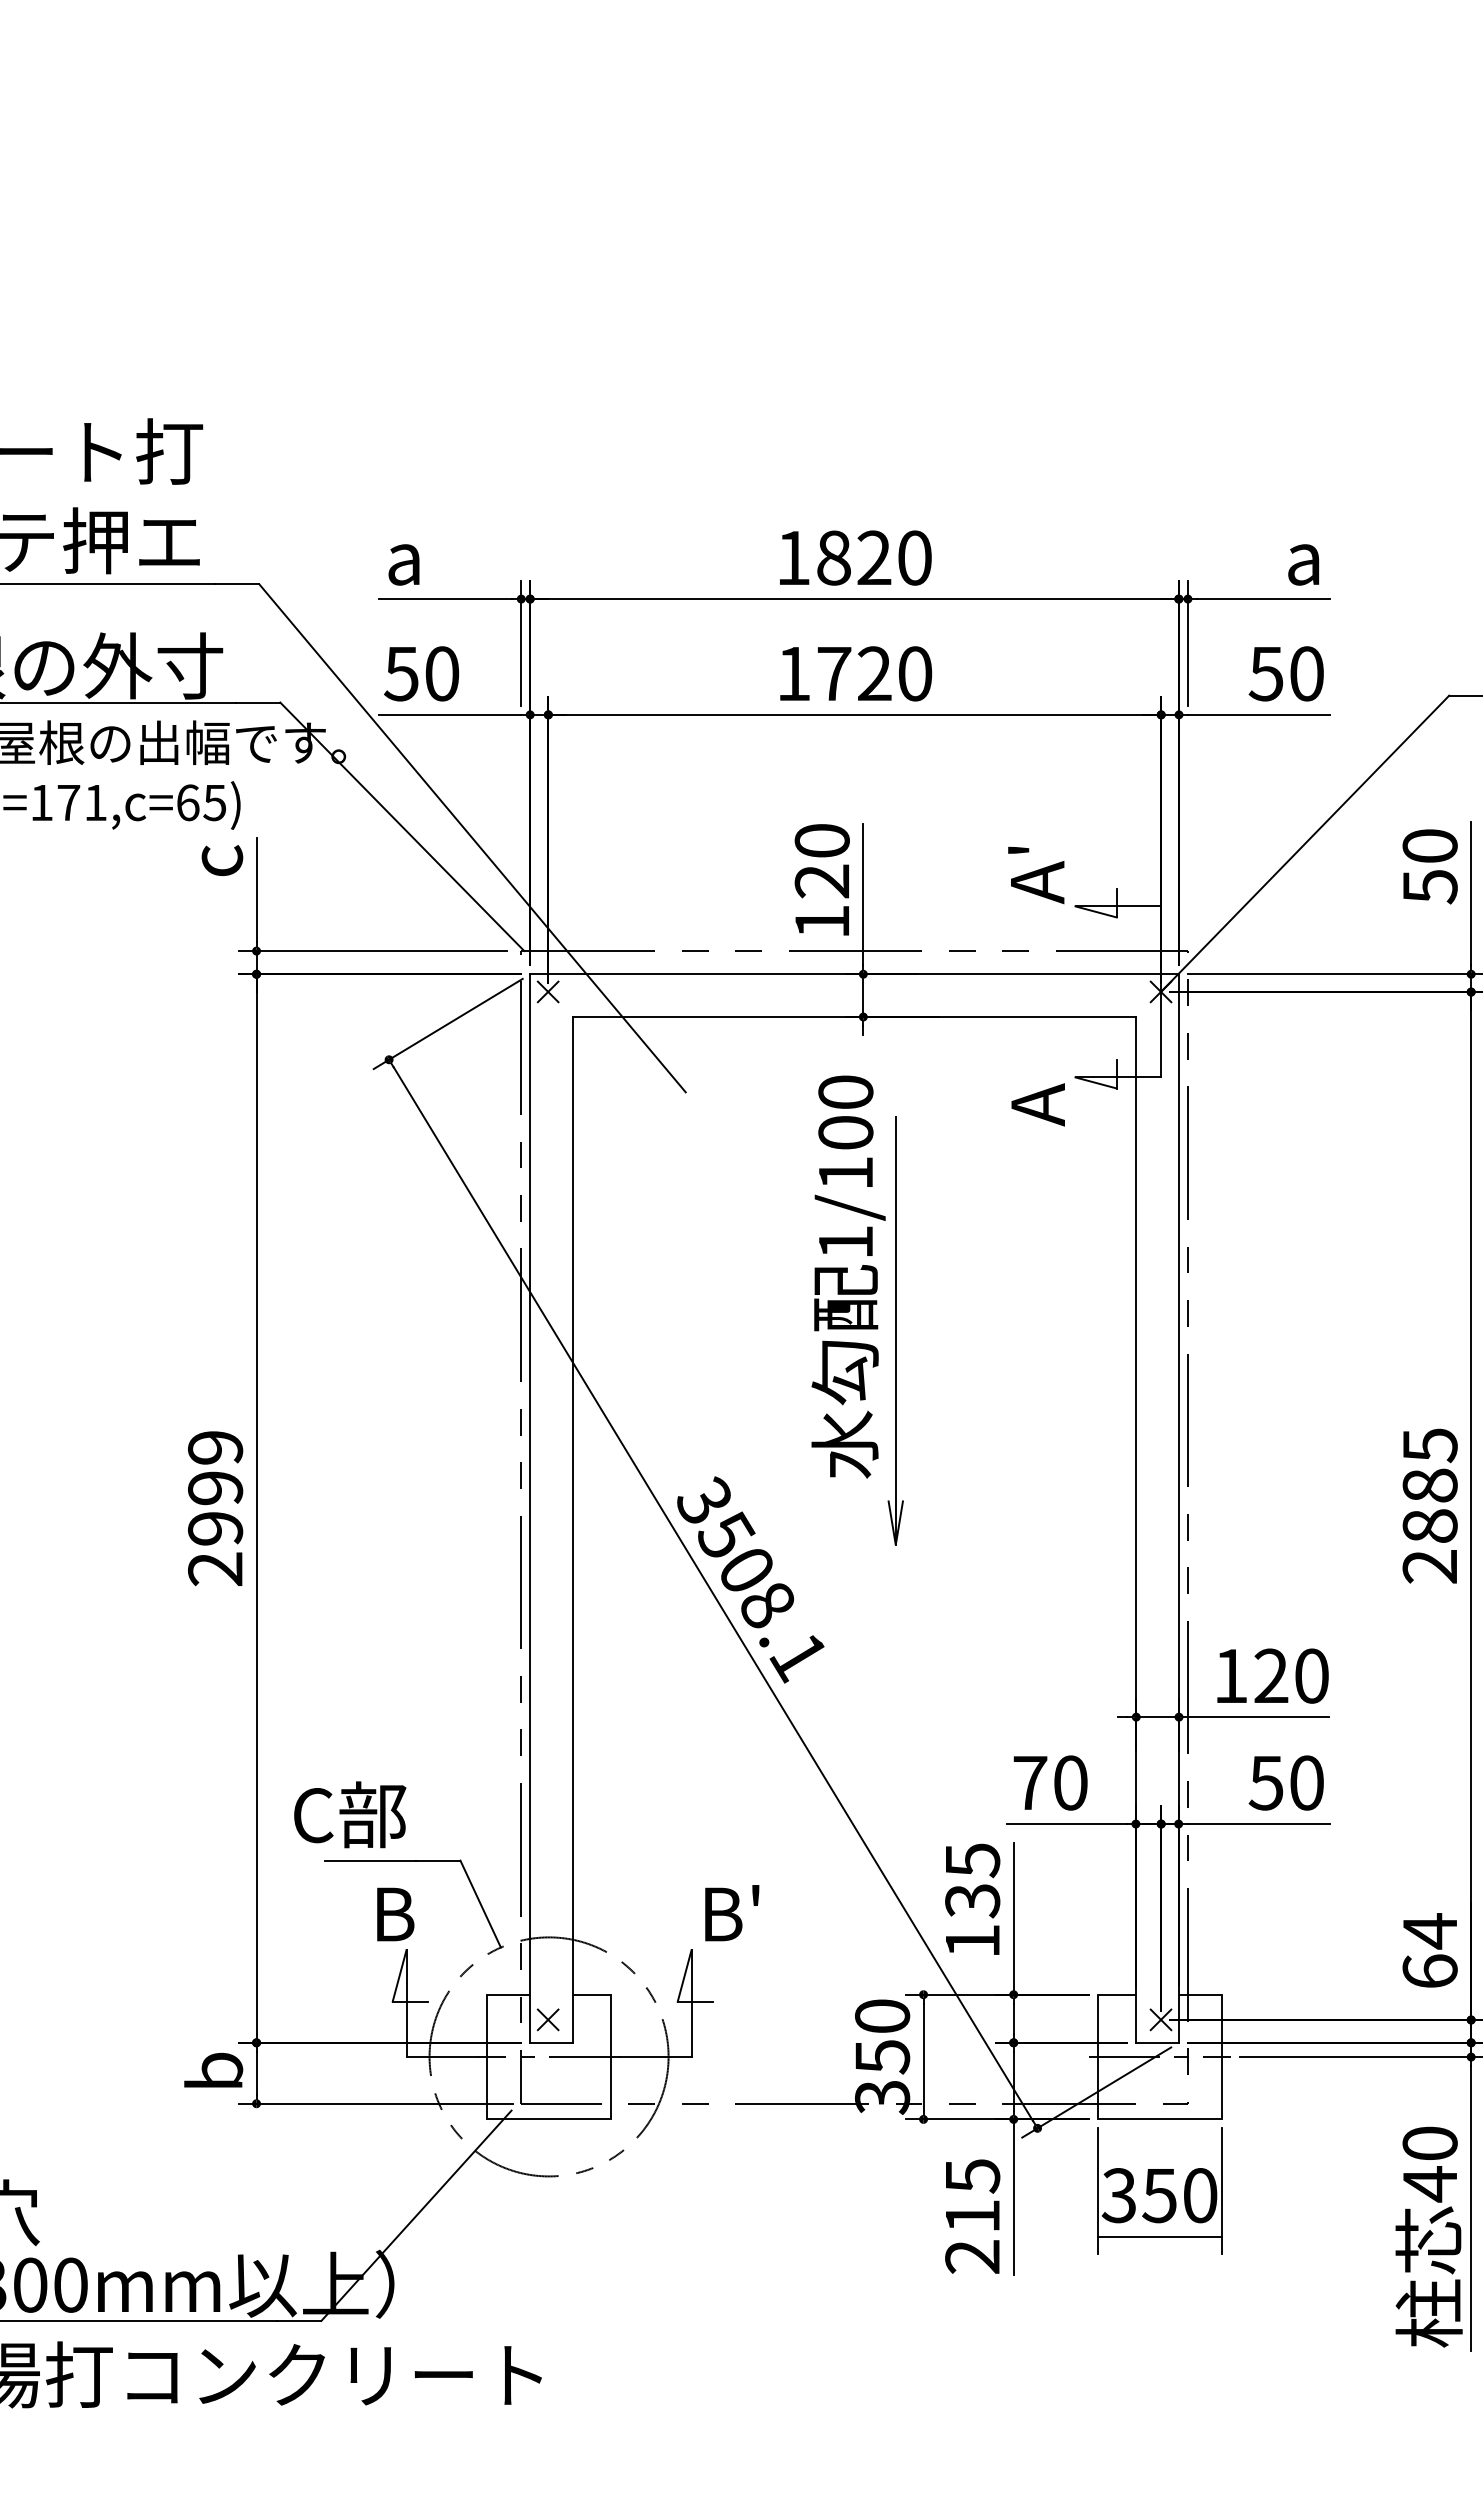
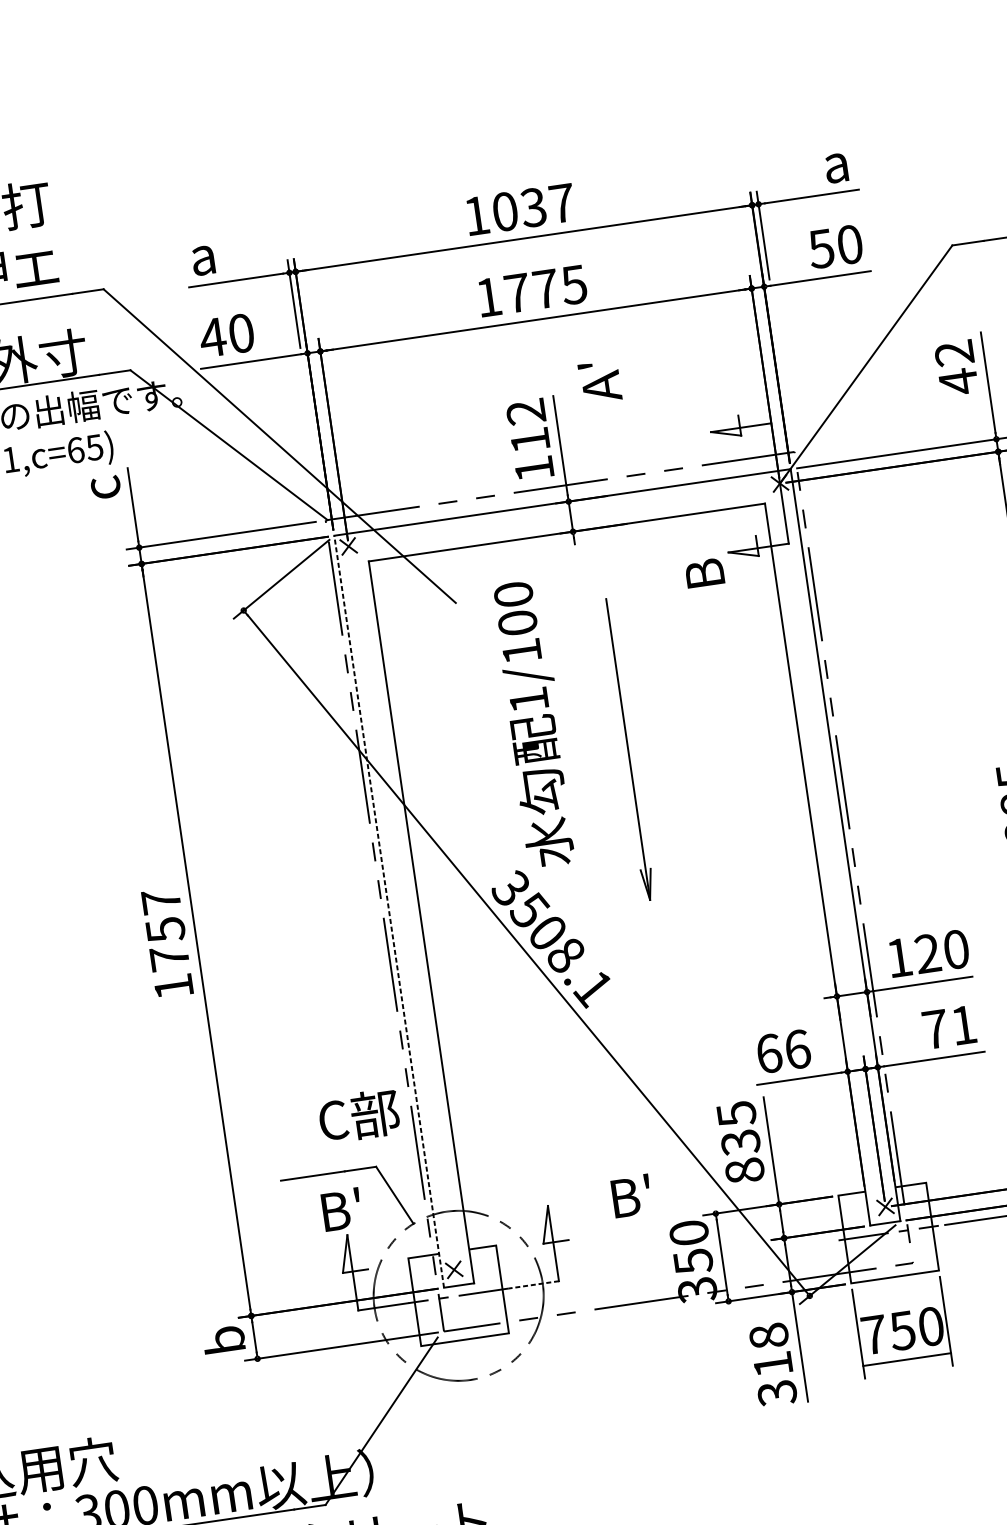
text: (874, 557) -> (533, 207), 1820 -> 1037
text: (895, 673) -> (560, 286), 1720 -> 1775
text: (401, 674) -> (212, 338), 50 -> 40
text: (821, 861) -> (527, 426), 120 -> 112
text: (1429, 867) -> (956, 368), 50 -> 42
text: (1036, 875) -> (600, 382), moved
text: (1037, 1104) -> (704, 575), A -> B
text: (848, 1276) -> (534, 723), moved
line: (530, 1507) -> (389, 911), solid -> dashed
text: (215, 1508) -> (167, 944), 2999 -> 1757
text: (1050, 1782) -> (783, 1051), 70 -> 66
text: (1285, 1782) -> (948, 1027), 50 -> 71
text: (350, 1814) -> (359, 1115), moved
text: (427, 1895) -> (356, 1194), B -> B'
text: (732, 1913) -> (632, 1196), moved
text: (972, 1940) -> (744, 1170), 135 -> 835
line: (655, 2056) -> (533, 1284), solid -> dashed
text: (1118, 2195) -> (873, 1334), 350 -> 750
text: (972, 2216) -> (773, 1364), 215 -> 318

